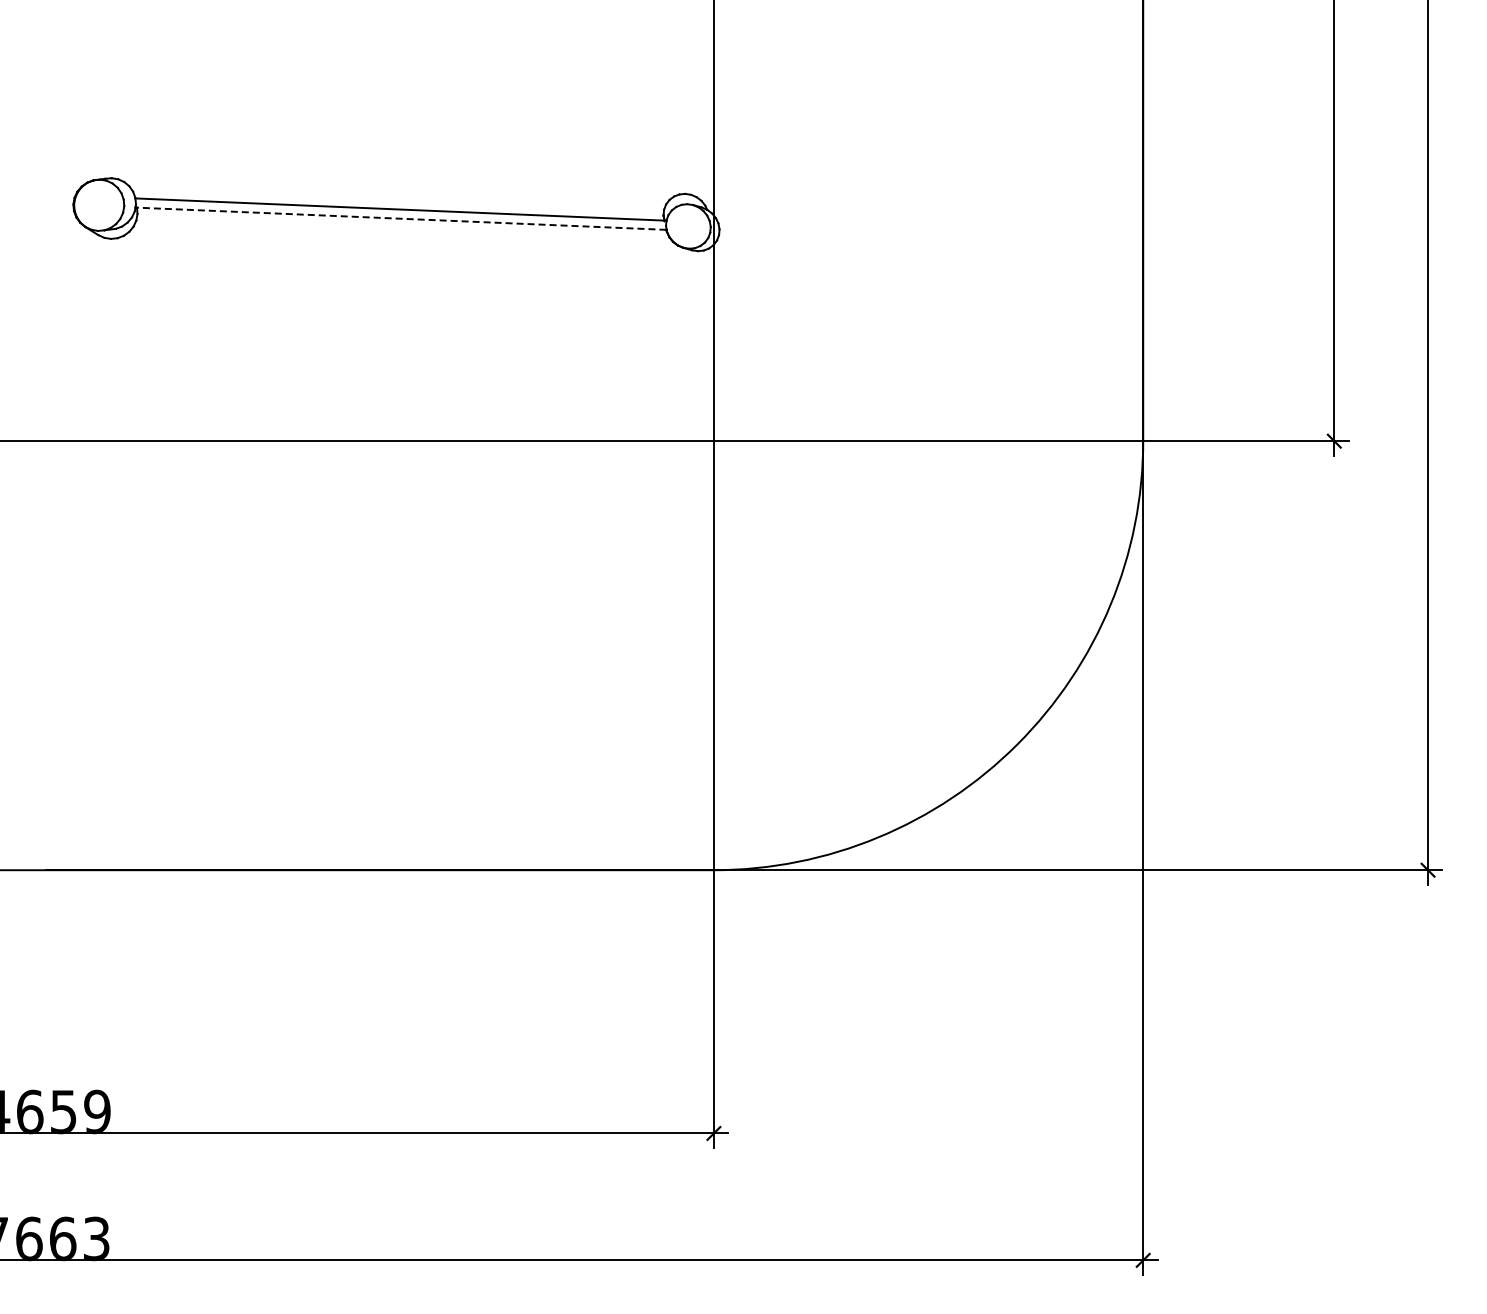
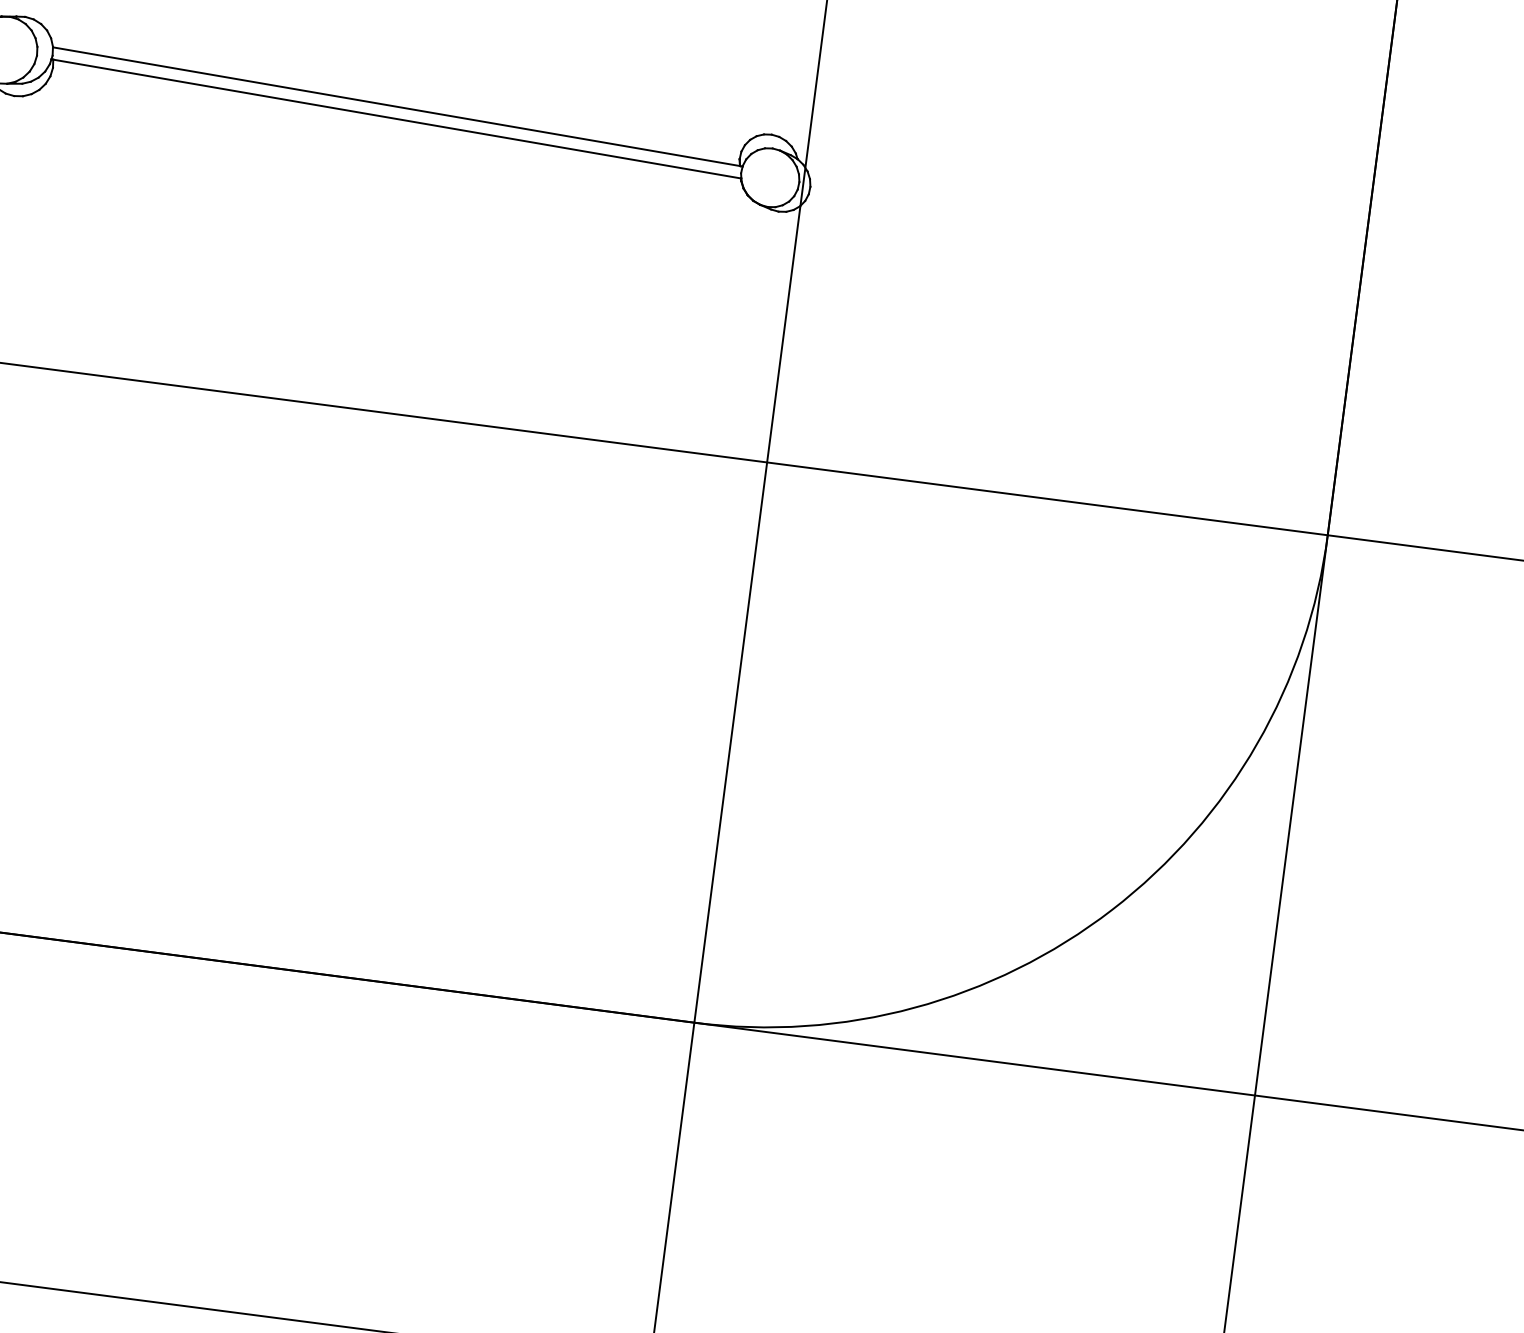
line: (401, 218) -> (396, 118), dashed -> solid

